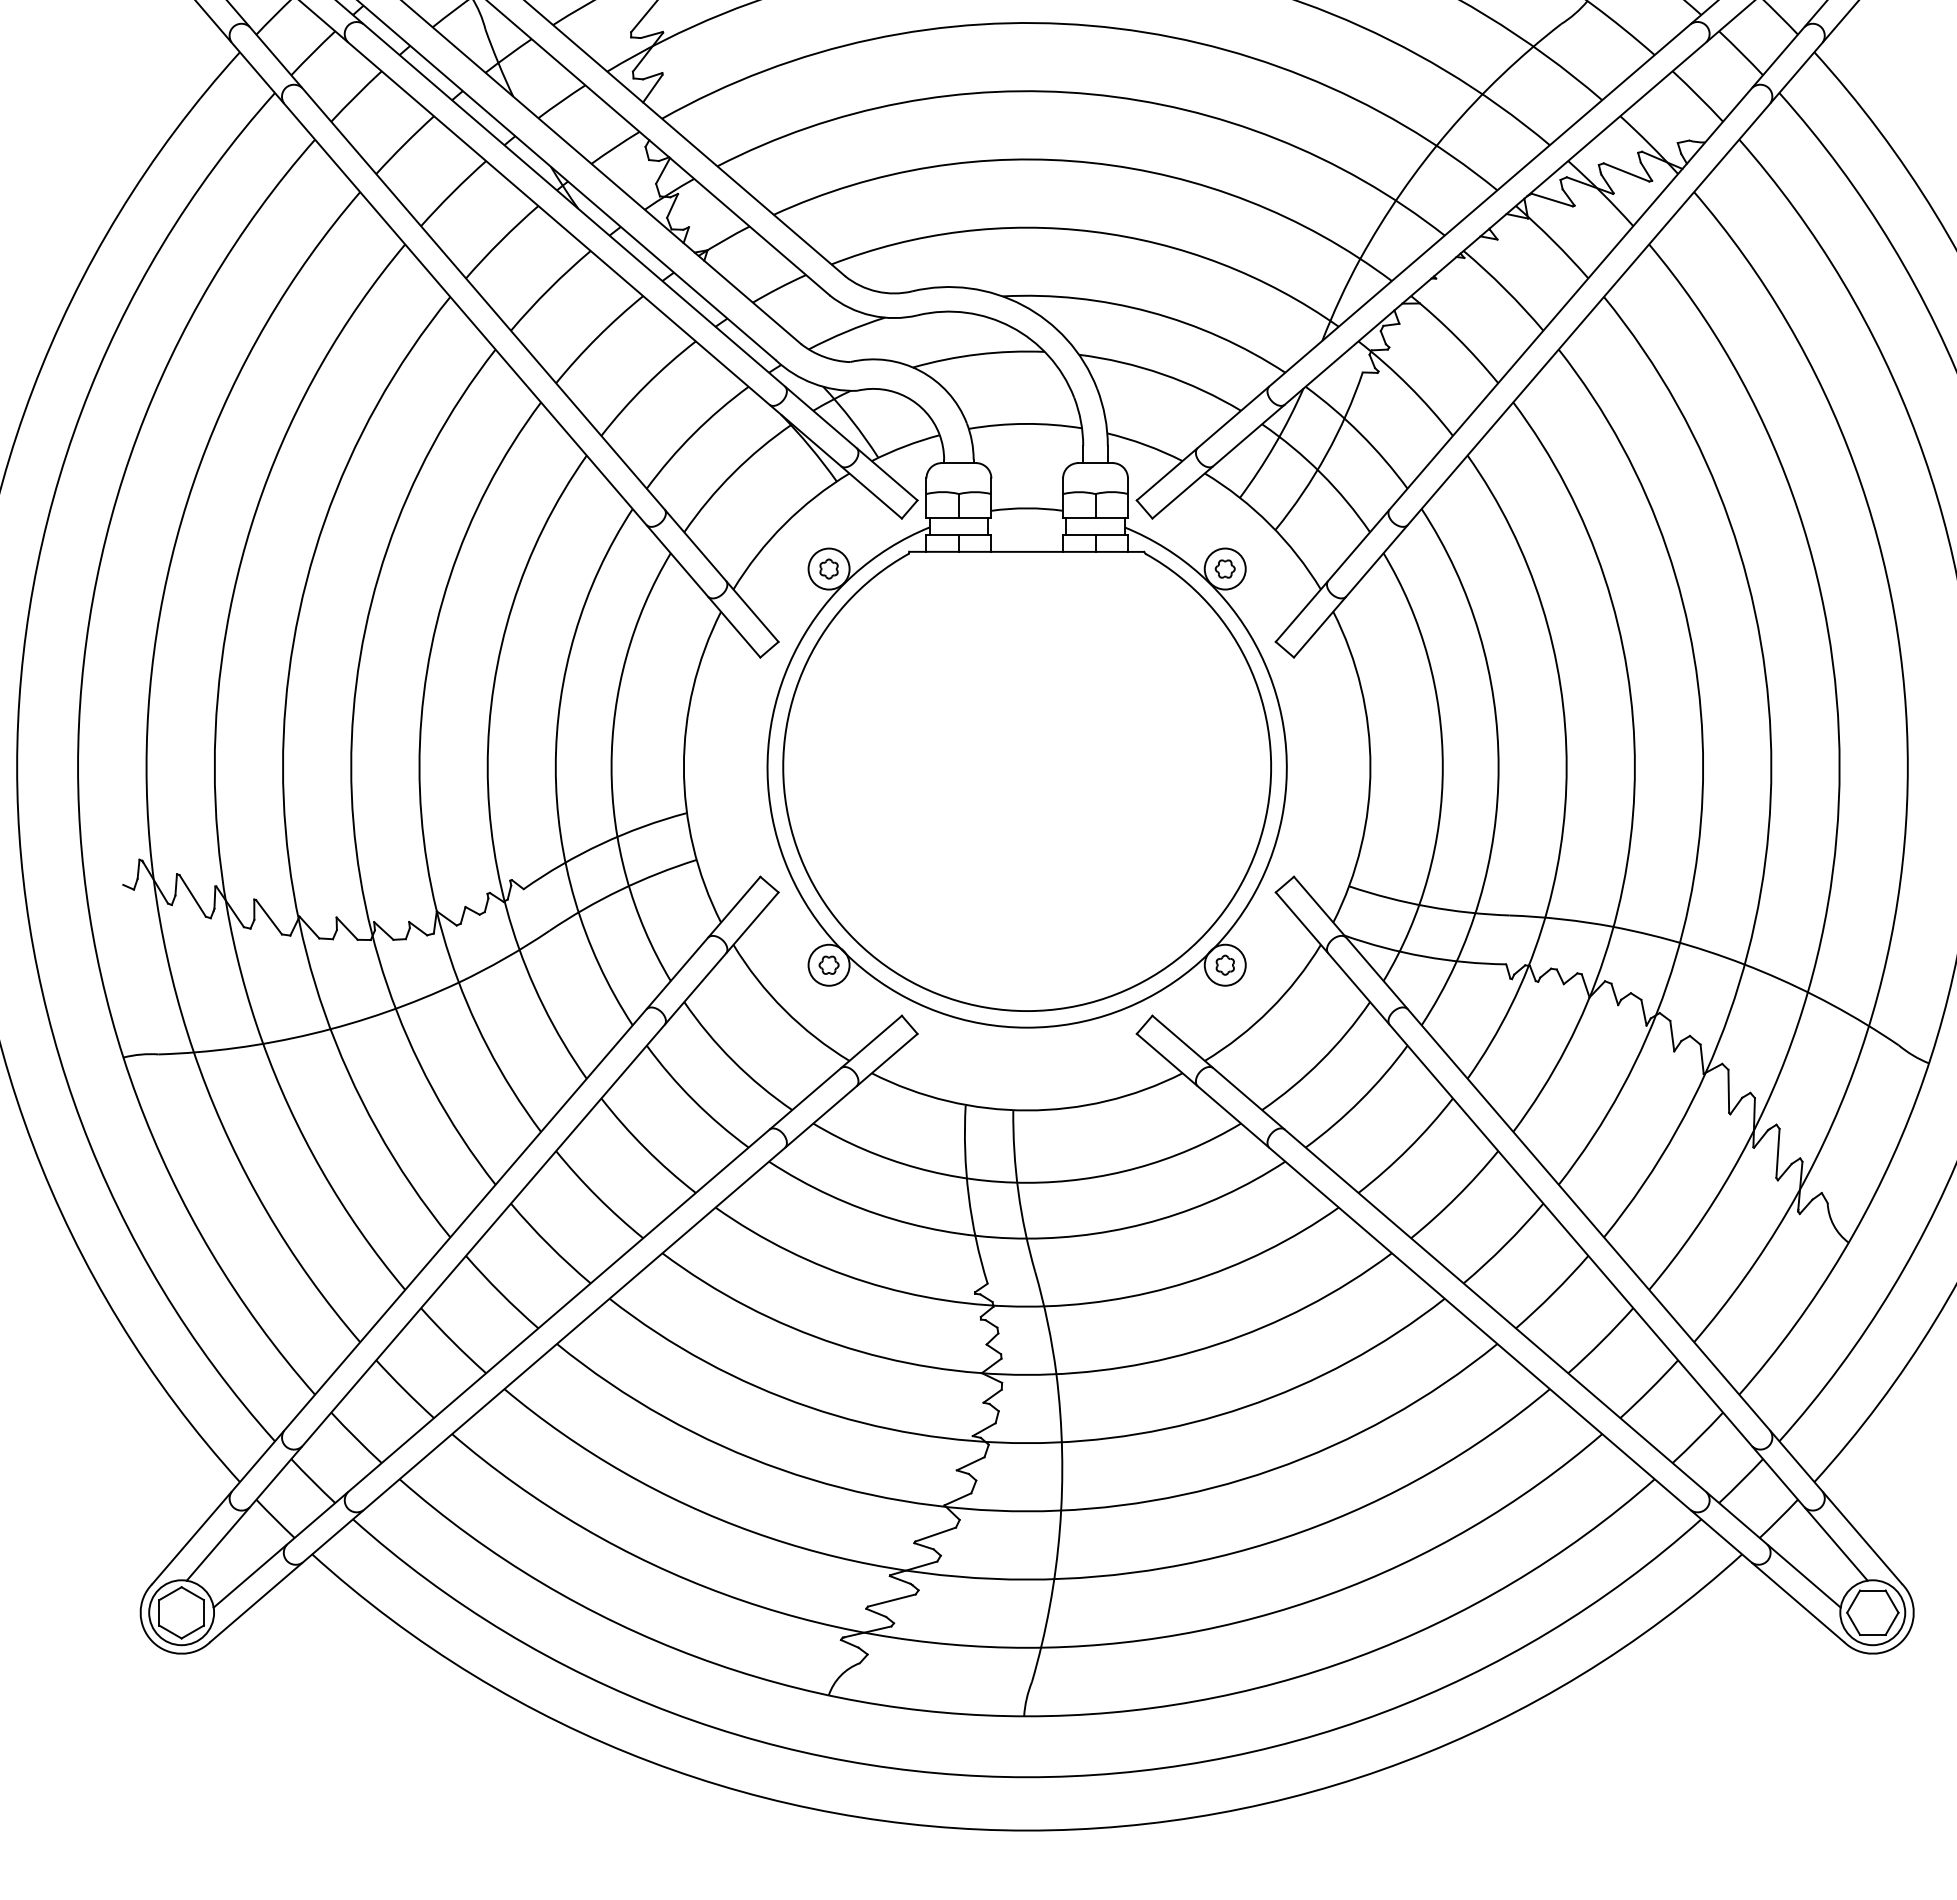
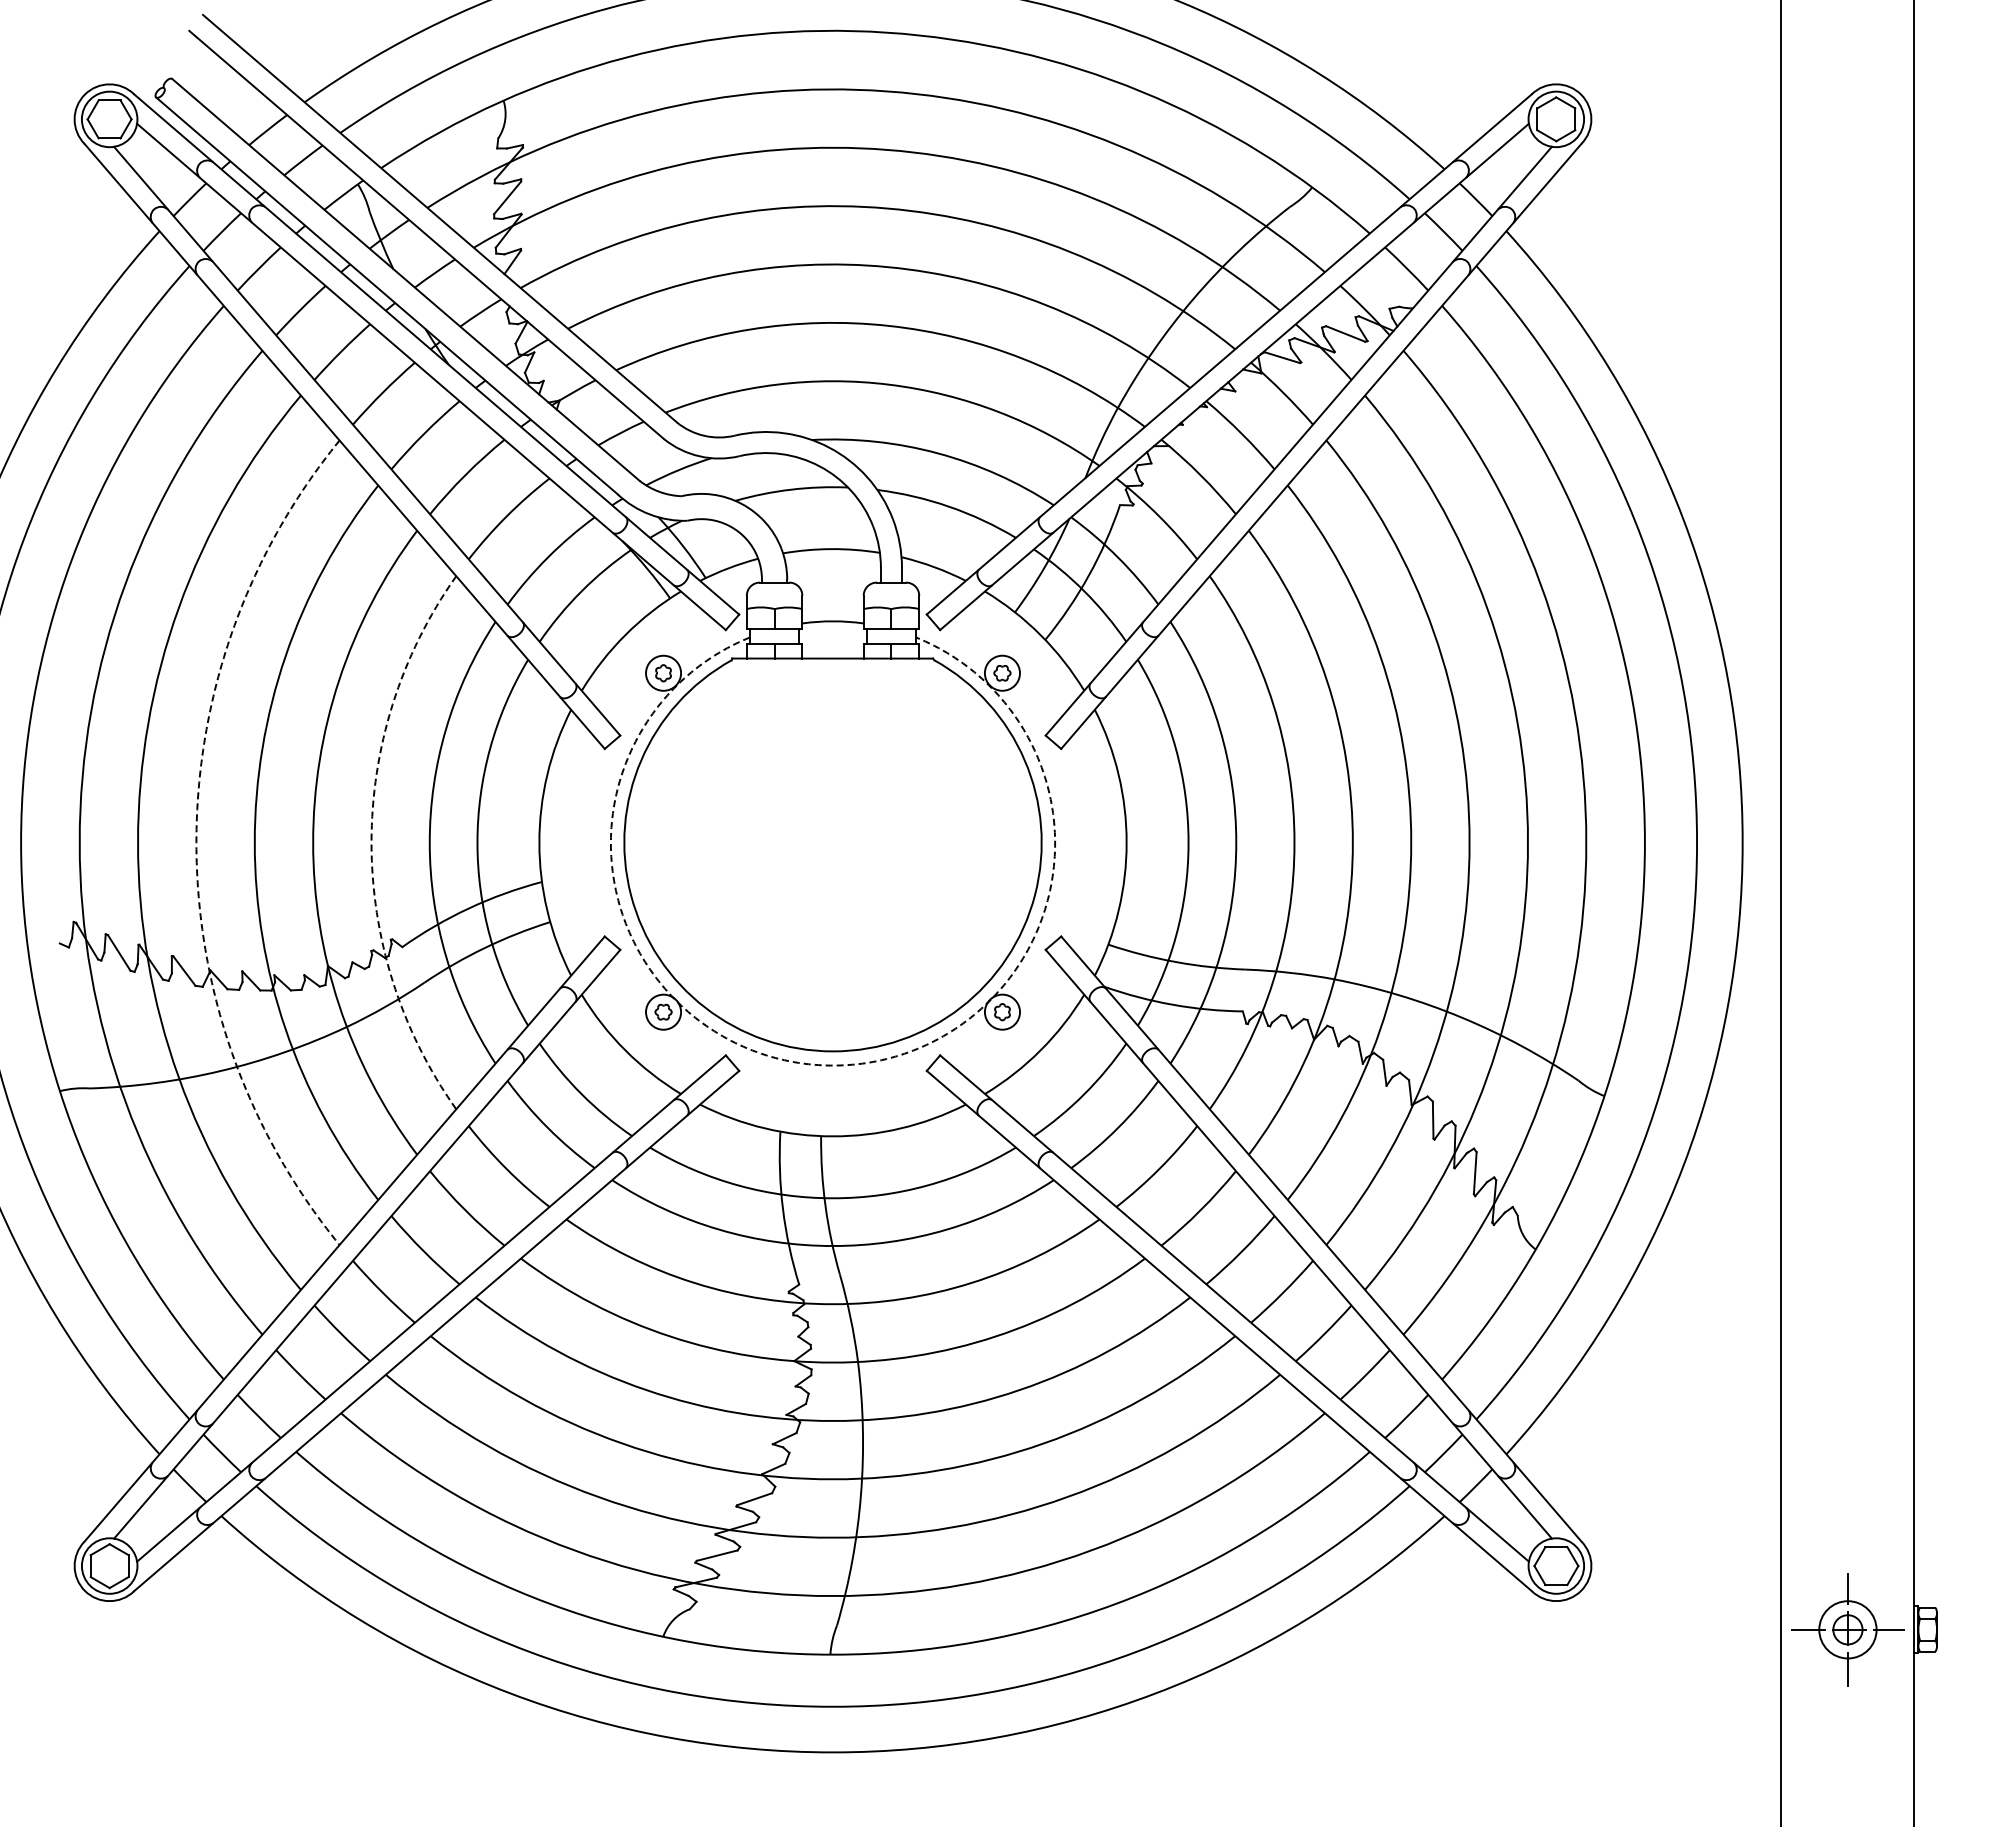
arc: (283, 766) -> (196, 842), solid -> dashed
arc: (487, 766) -> (371, 842), solid -> dashed
arc: (1027, 1027) -> (833, 1065), solid -> dashed

